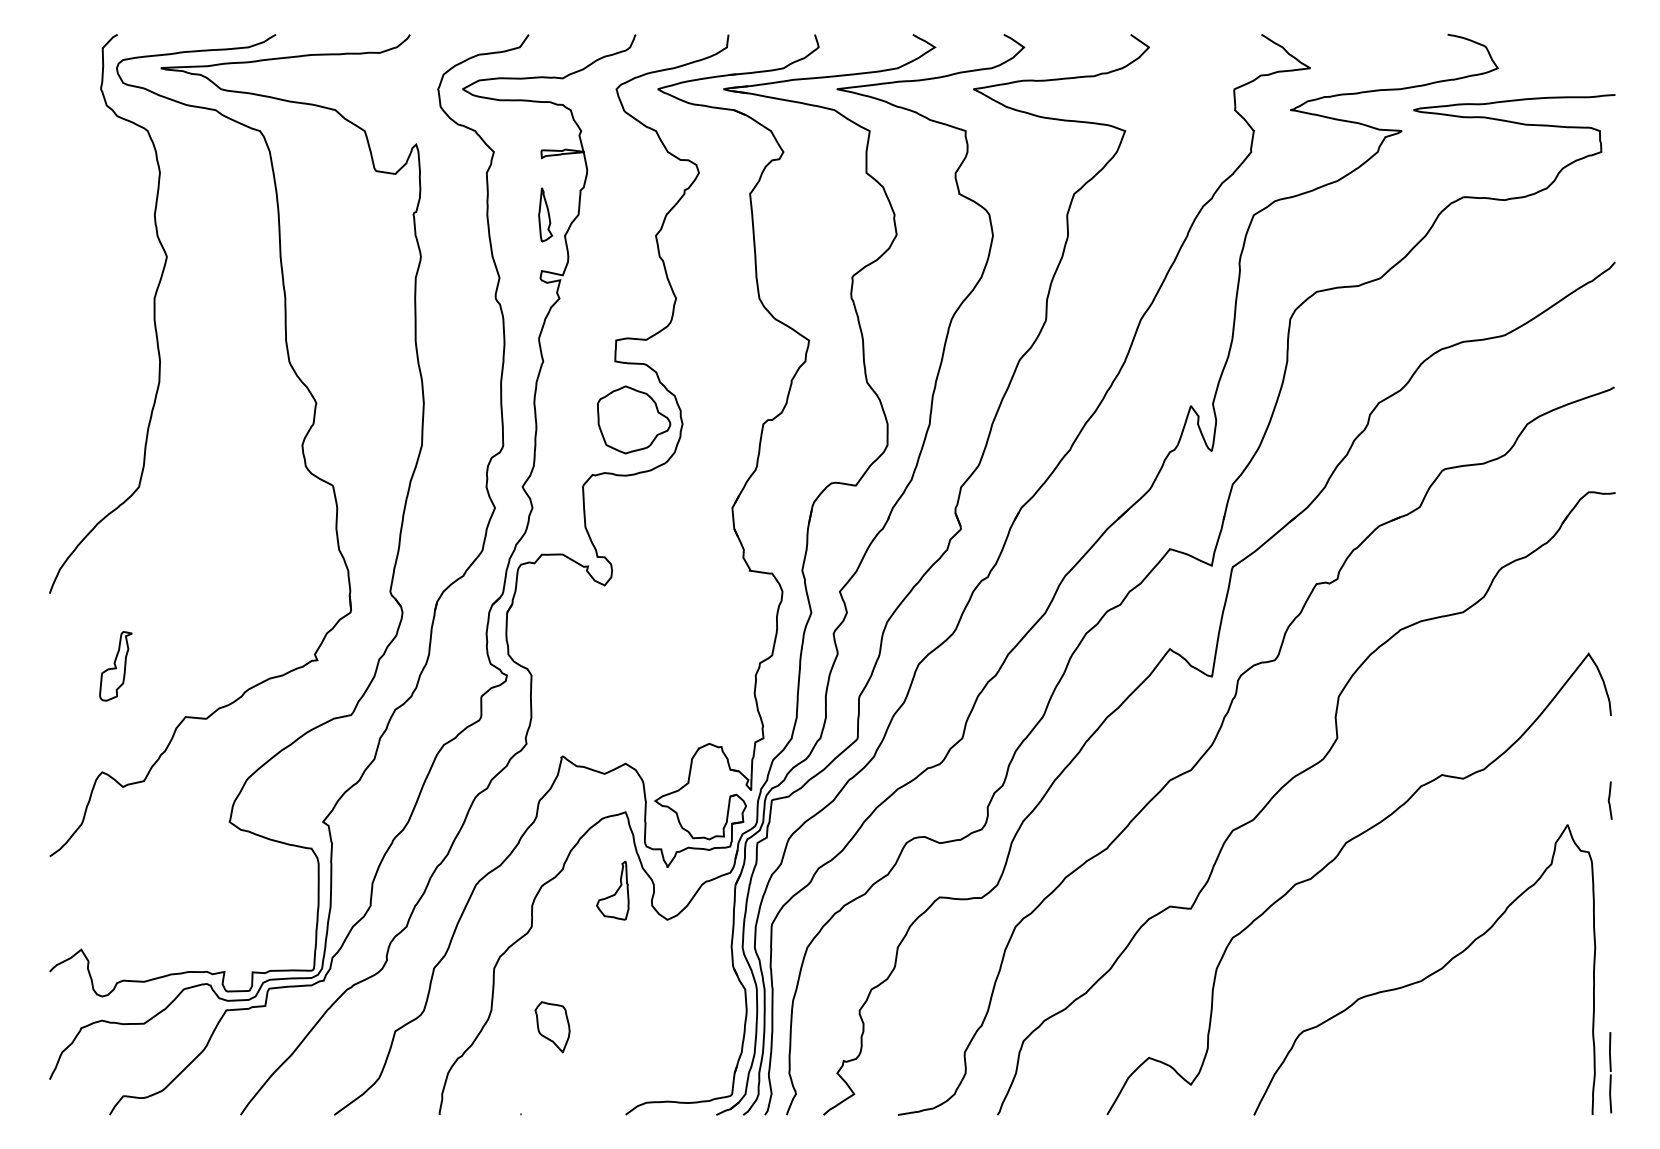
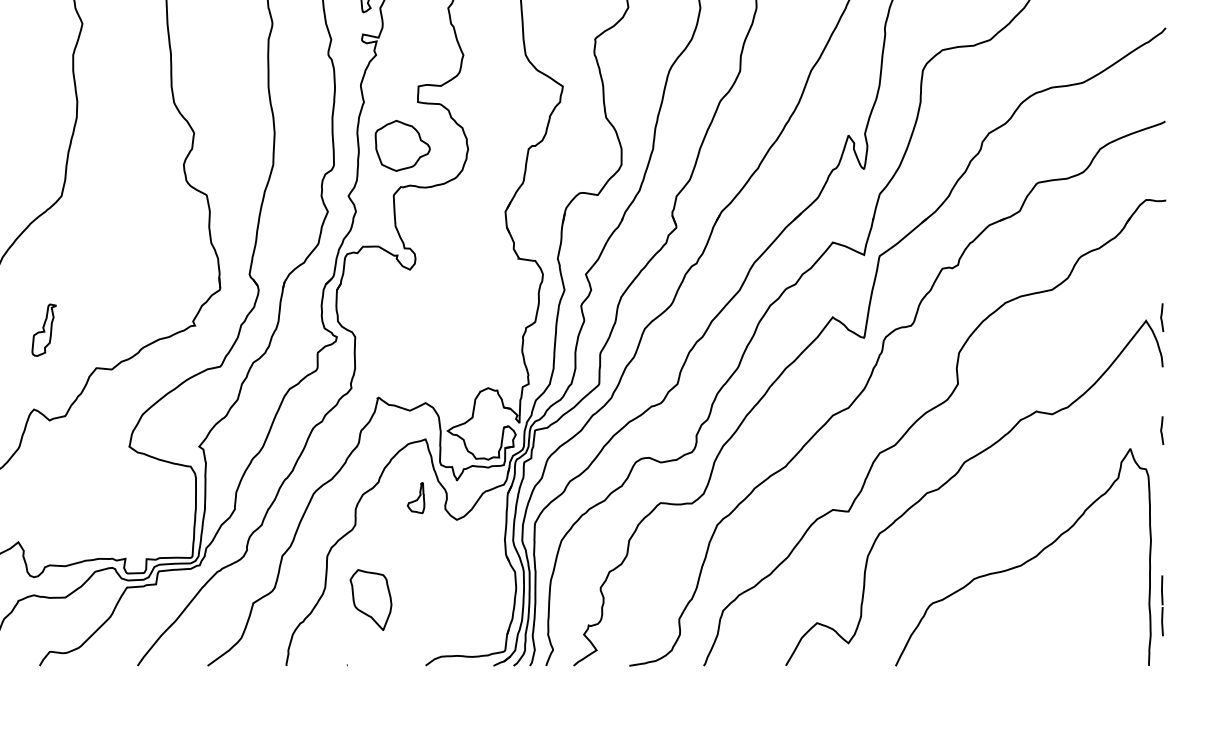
part: (634, 419) -> (403, 145), moved
curve: (1609, 649) -> (1161, 317), added
part: (612, 890) -> (415, 497), size x0.7
part: (552, 1027) -> (370, 600), size x1.6
line: (1610, 1071) -> (1162, 604), moved

